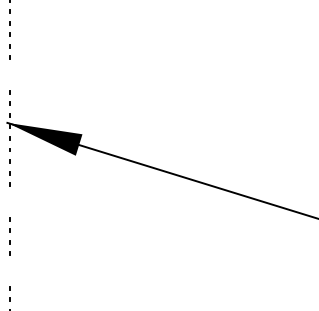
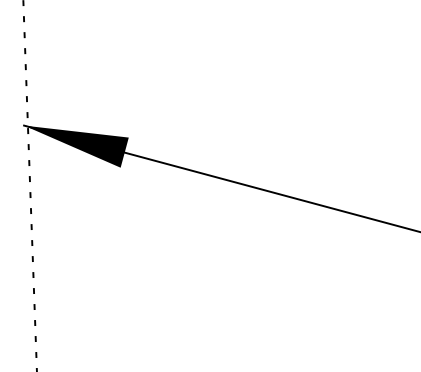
line: (9, 71) -> (24, 54), added
line: (9, 198) -> (30, 230), added
line: (9, 267) -> (34, 326), added

